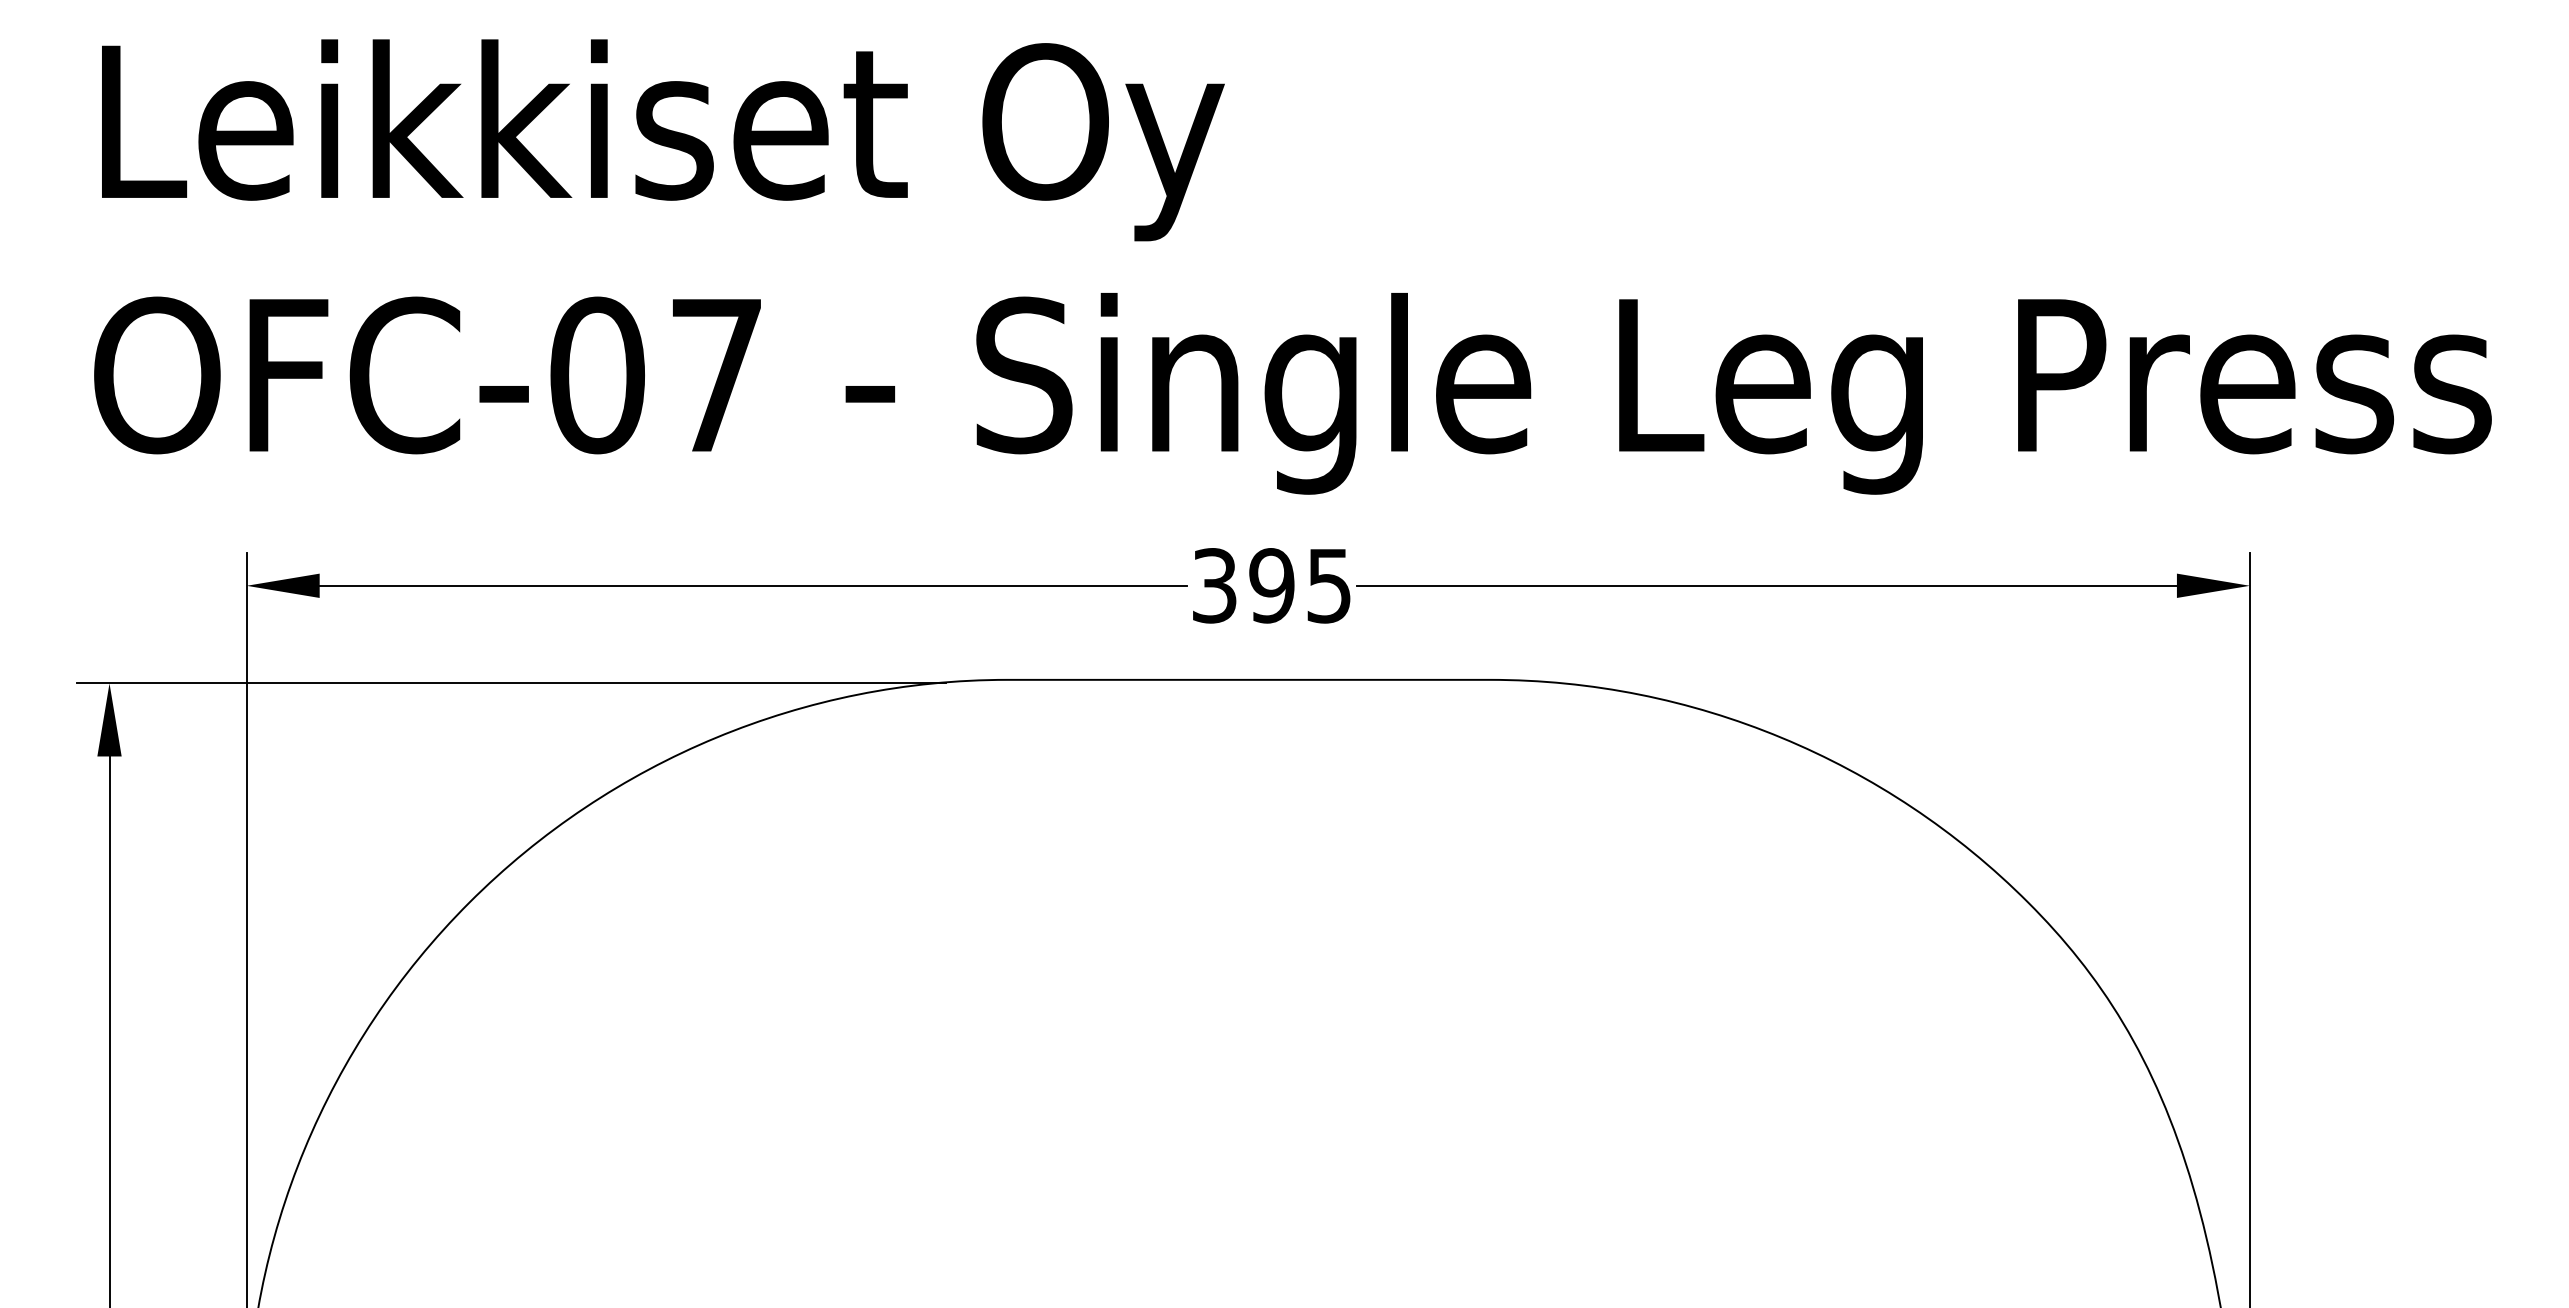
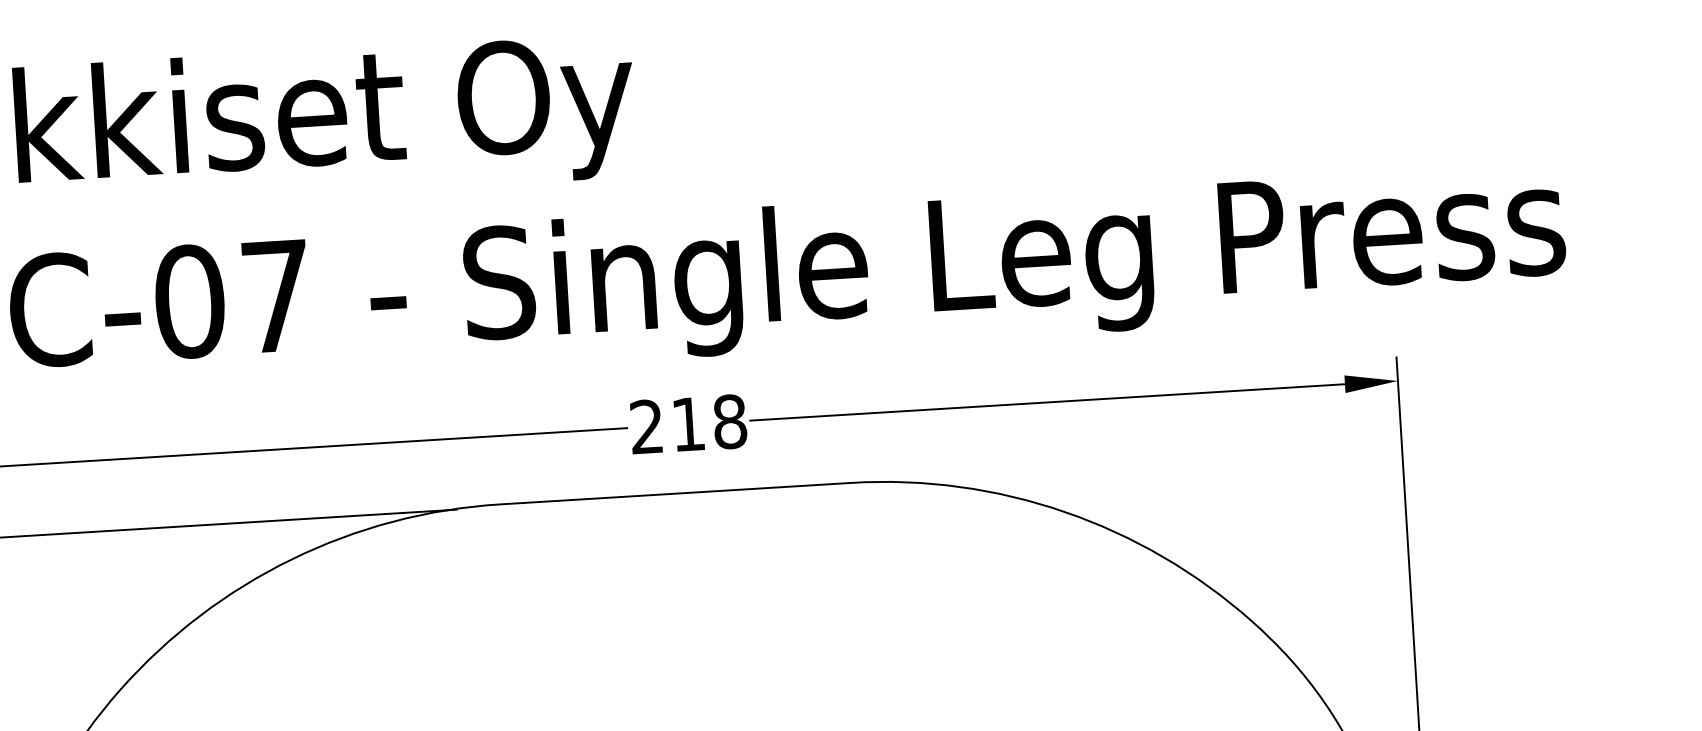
text: (1271, 585) -> (688, 424), 395 -> 218

